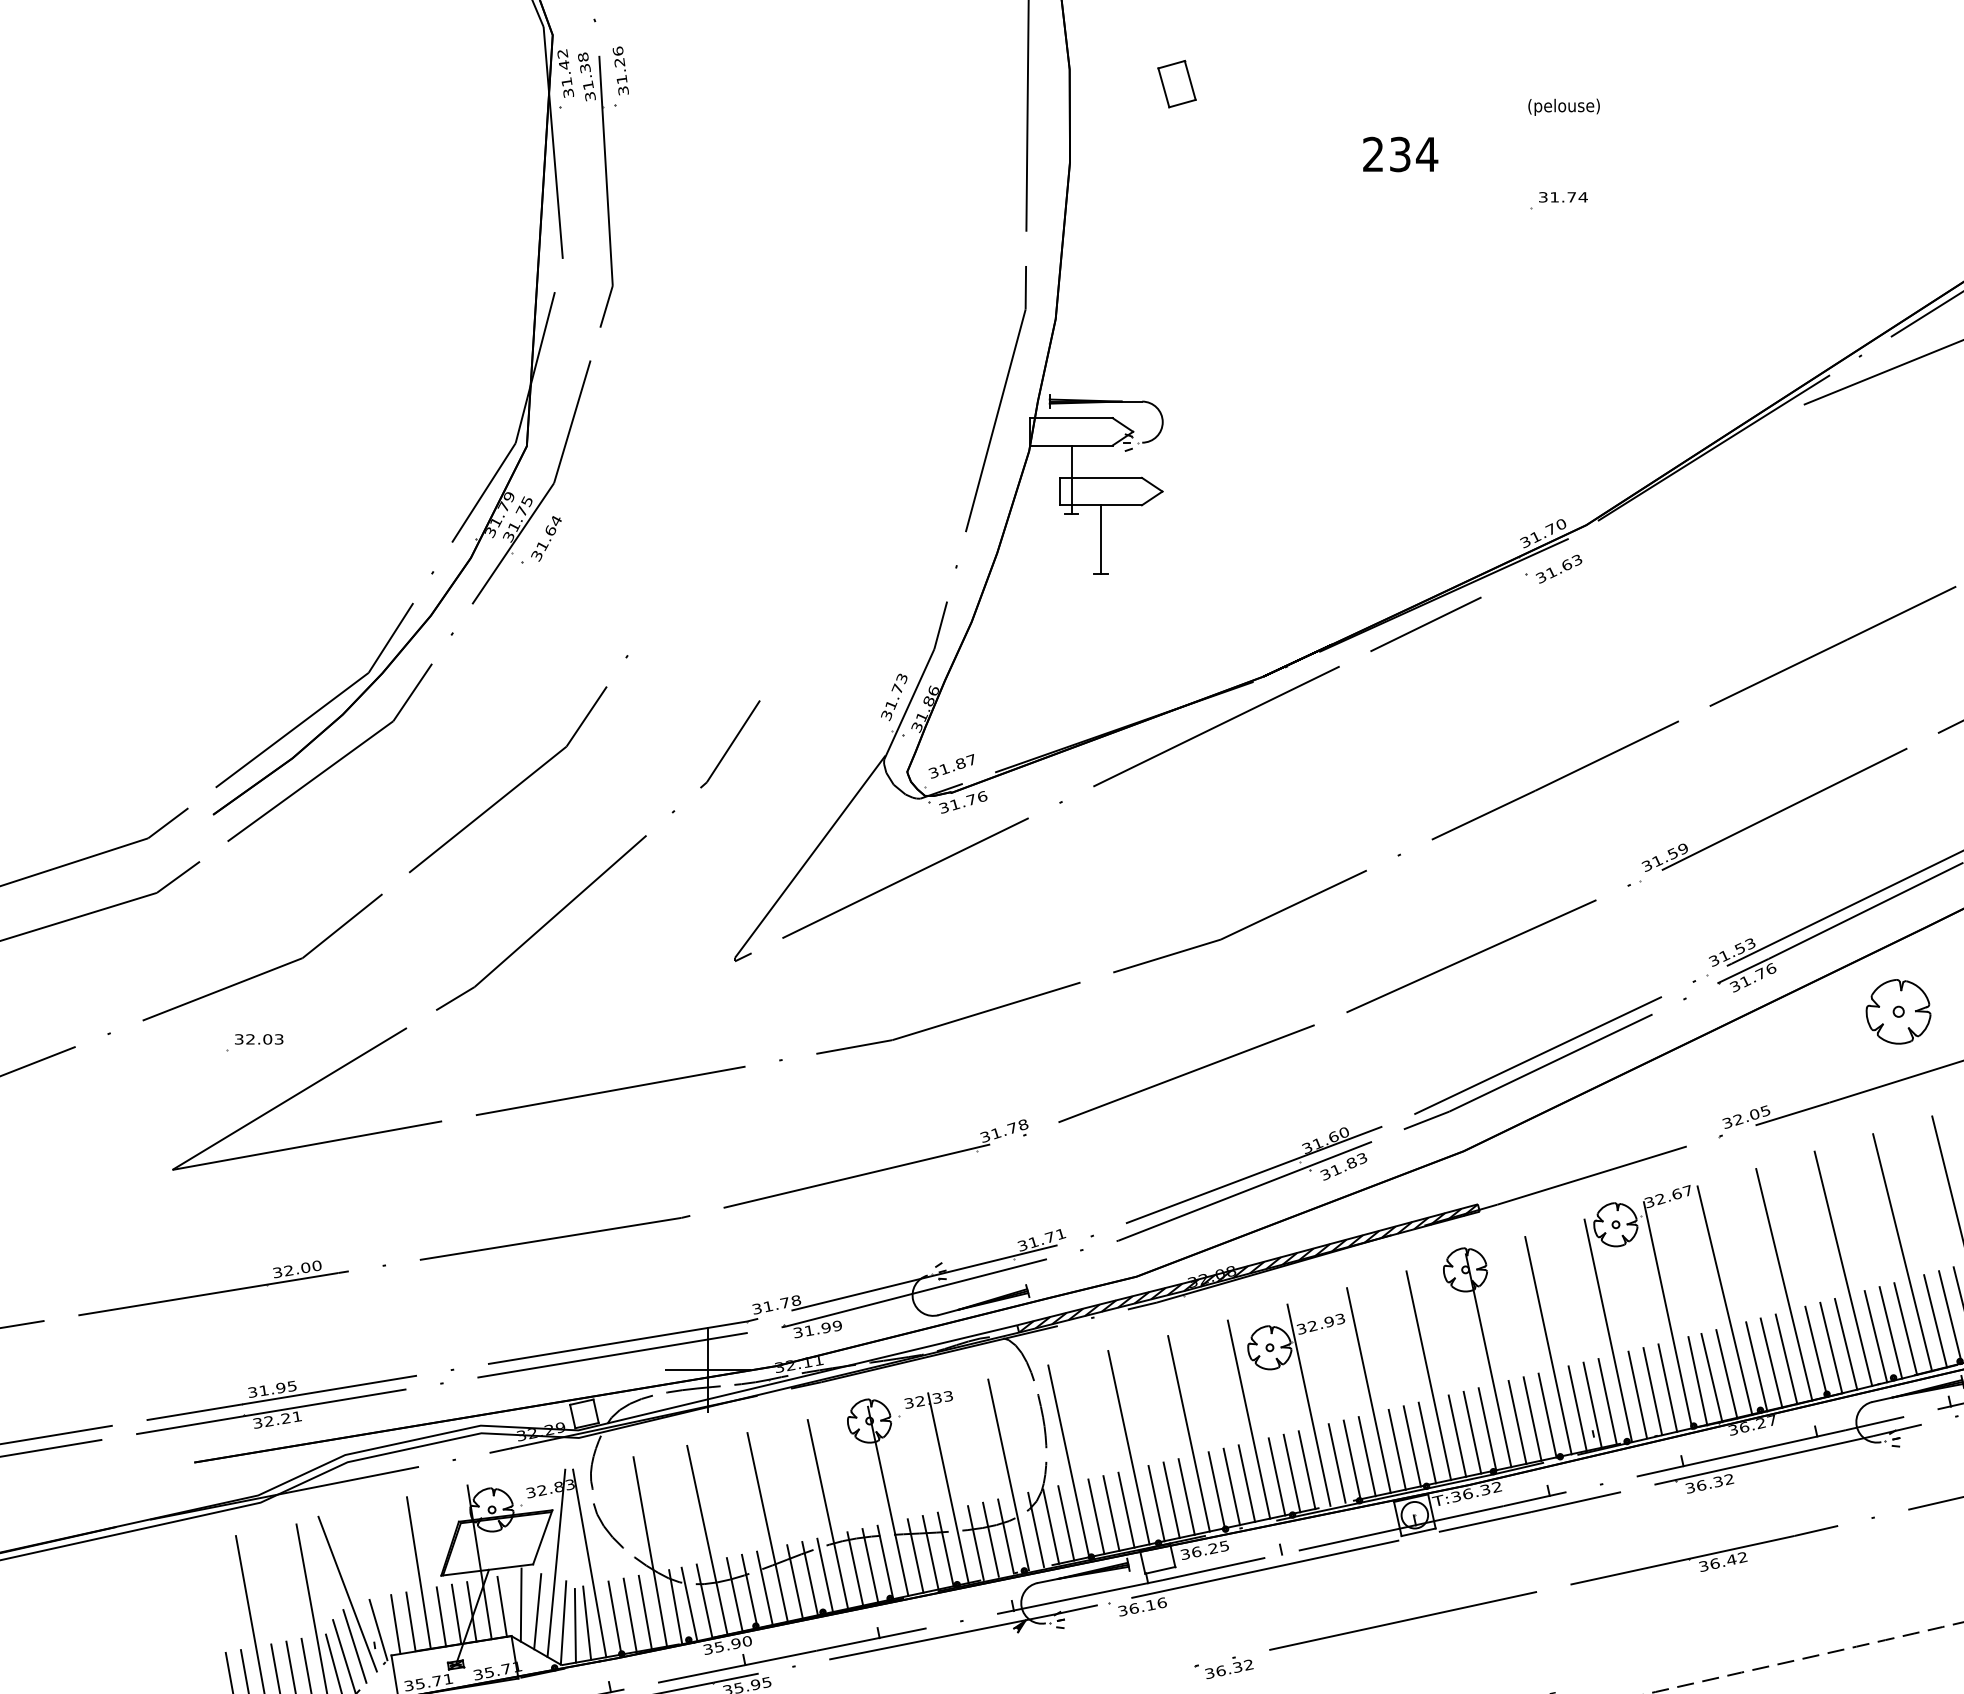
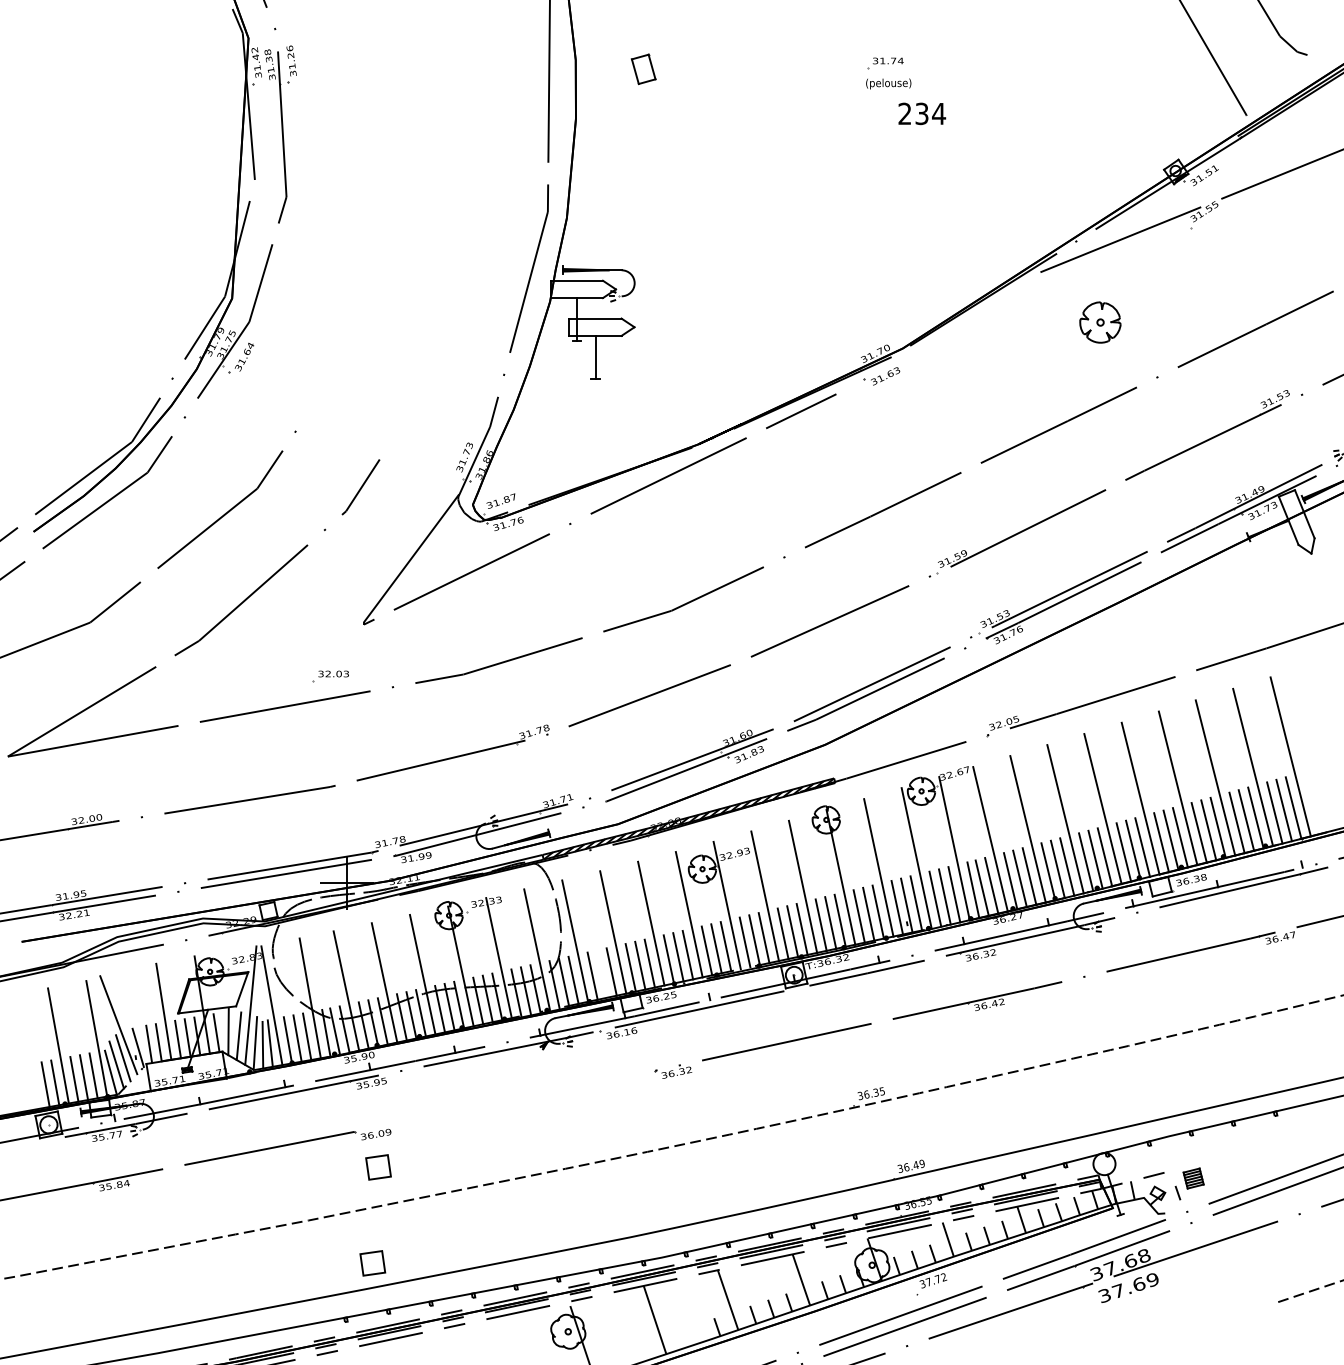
text: (1401, 153) -> (922, 113), moved
part: (1559, 201) -> (885, 63), moved
part: (1898, 1011) -> (1100, 322), moved
part: (254, 1043) -> (330, 676), moved
line: (1111, 1512) -> (602, 973), removed

